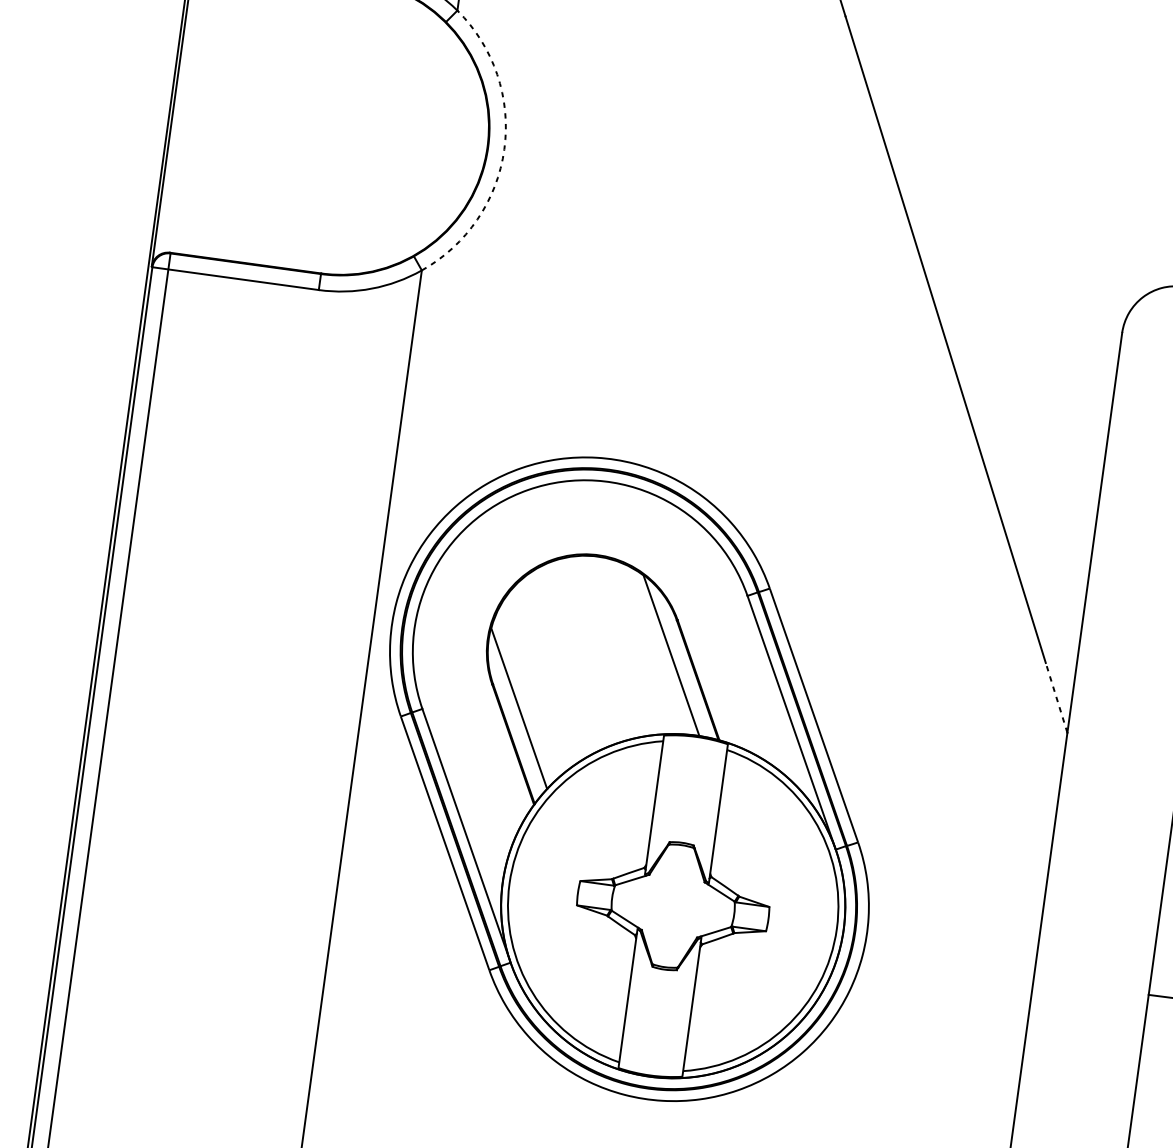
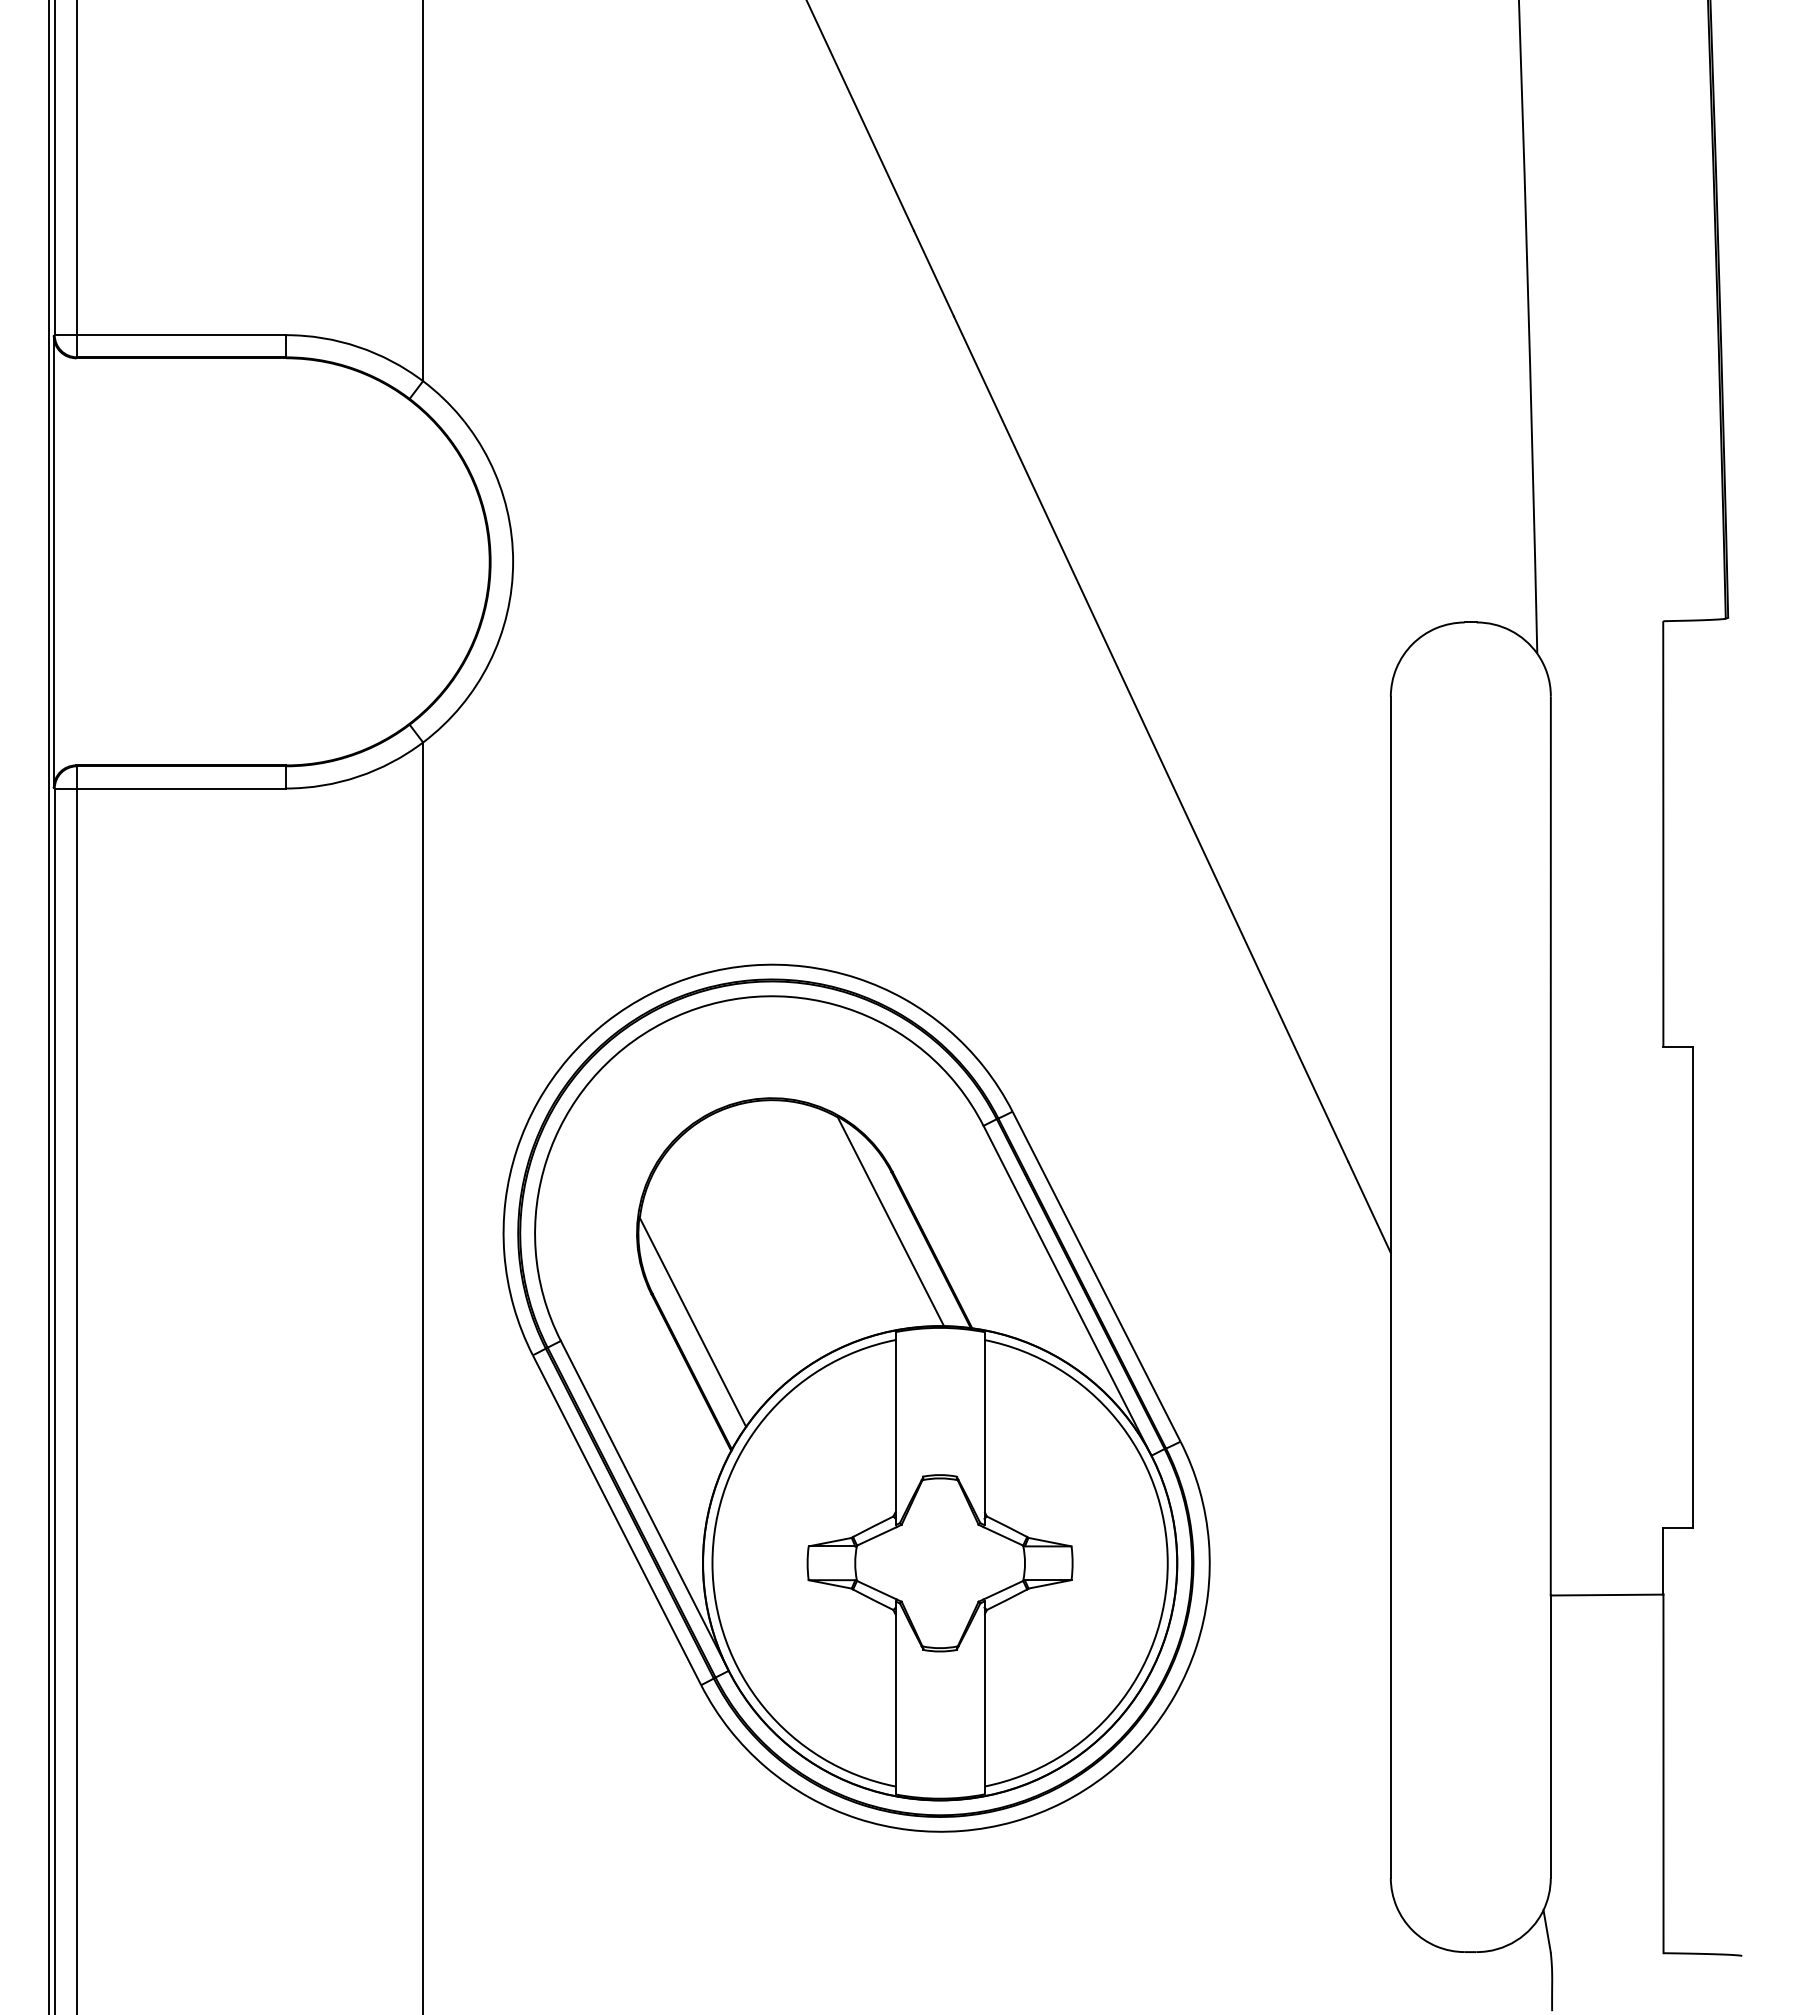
arc: (504, 149) -> (513, 561), dashed -> solid
line: (1056, 697) -> (1369, 1206), dashed -> solid
part: (629, 778) -> (856, 1397), moved

